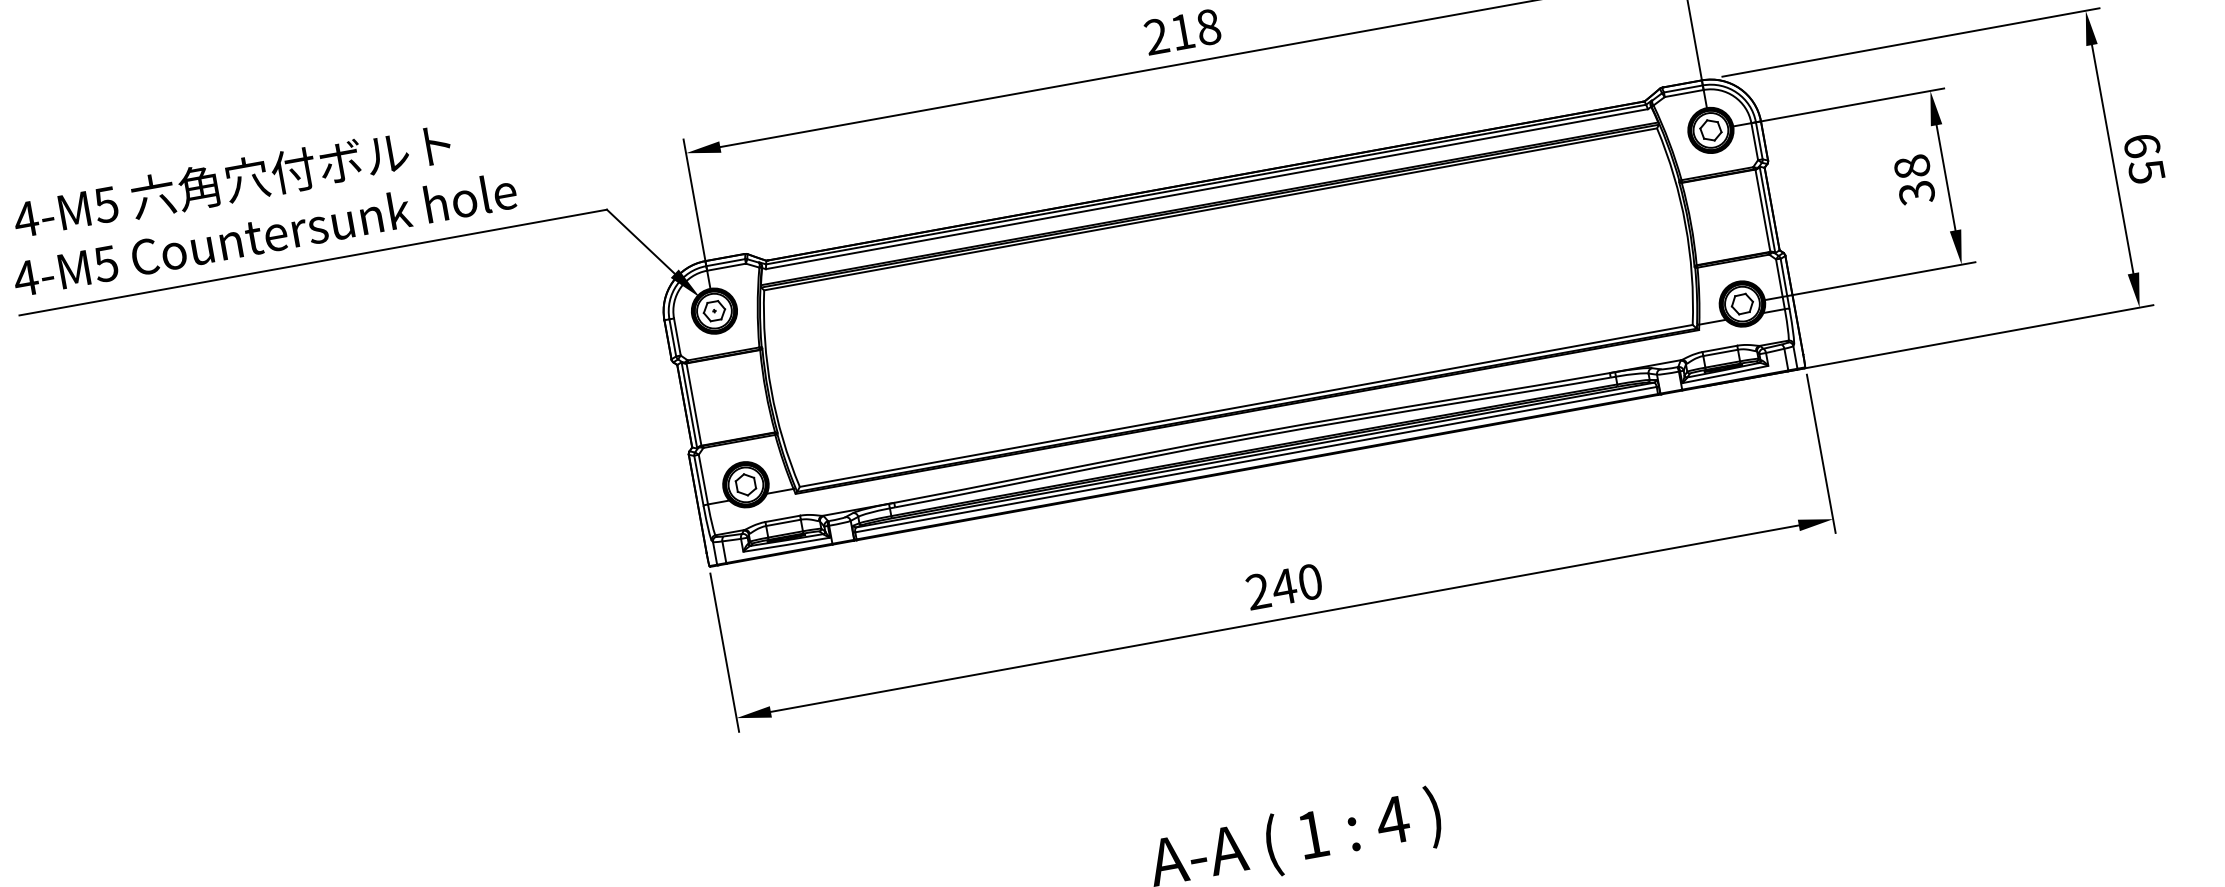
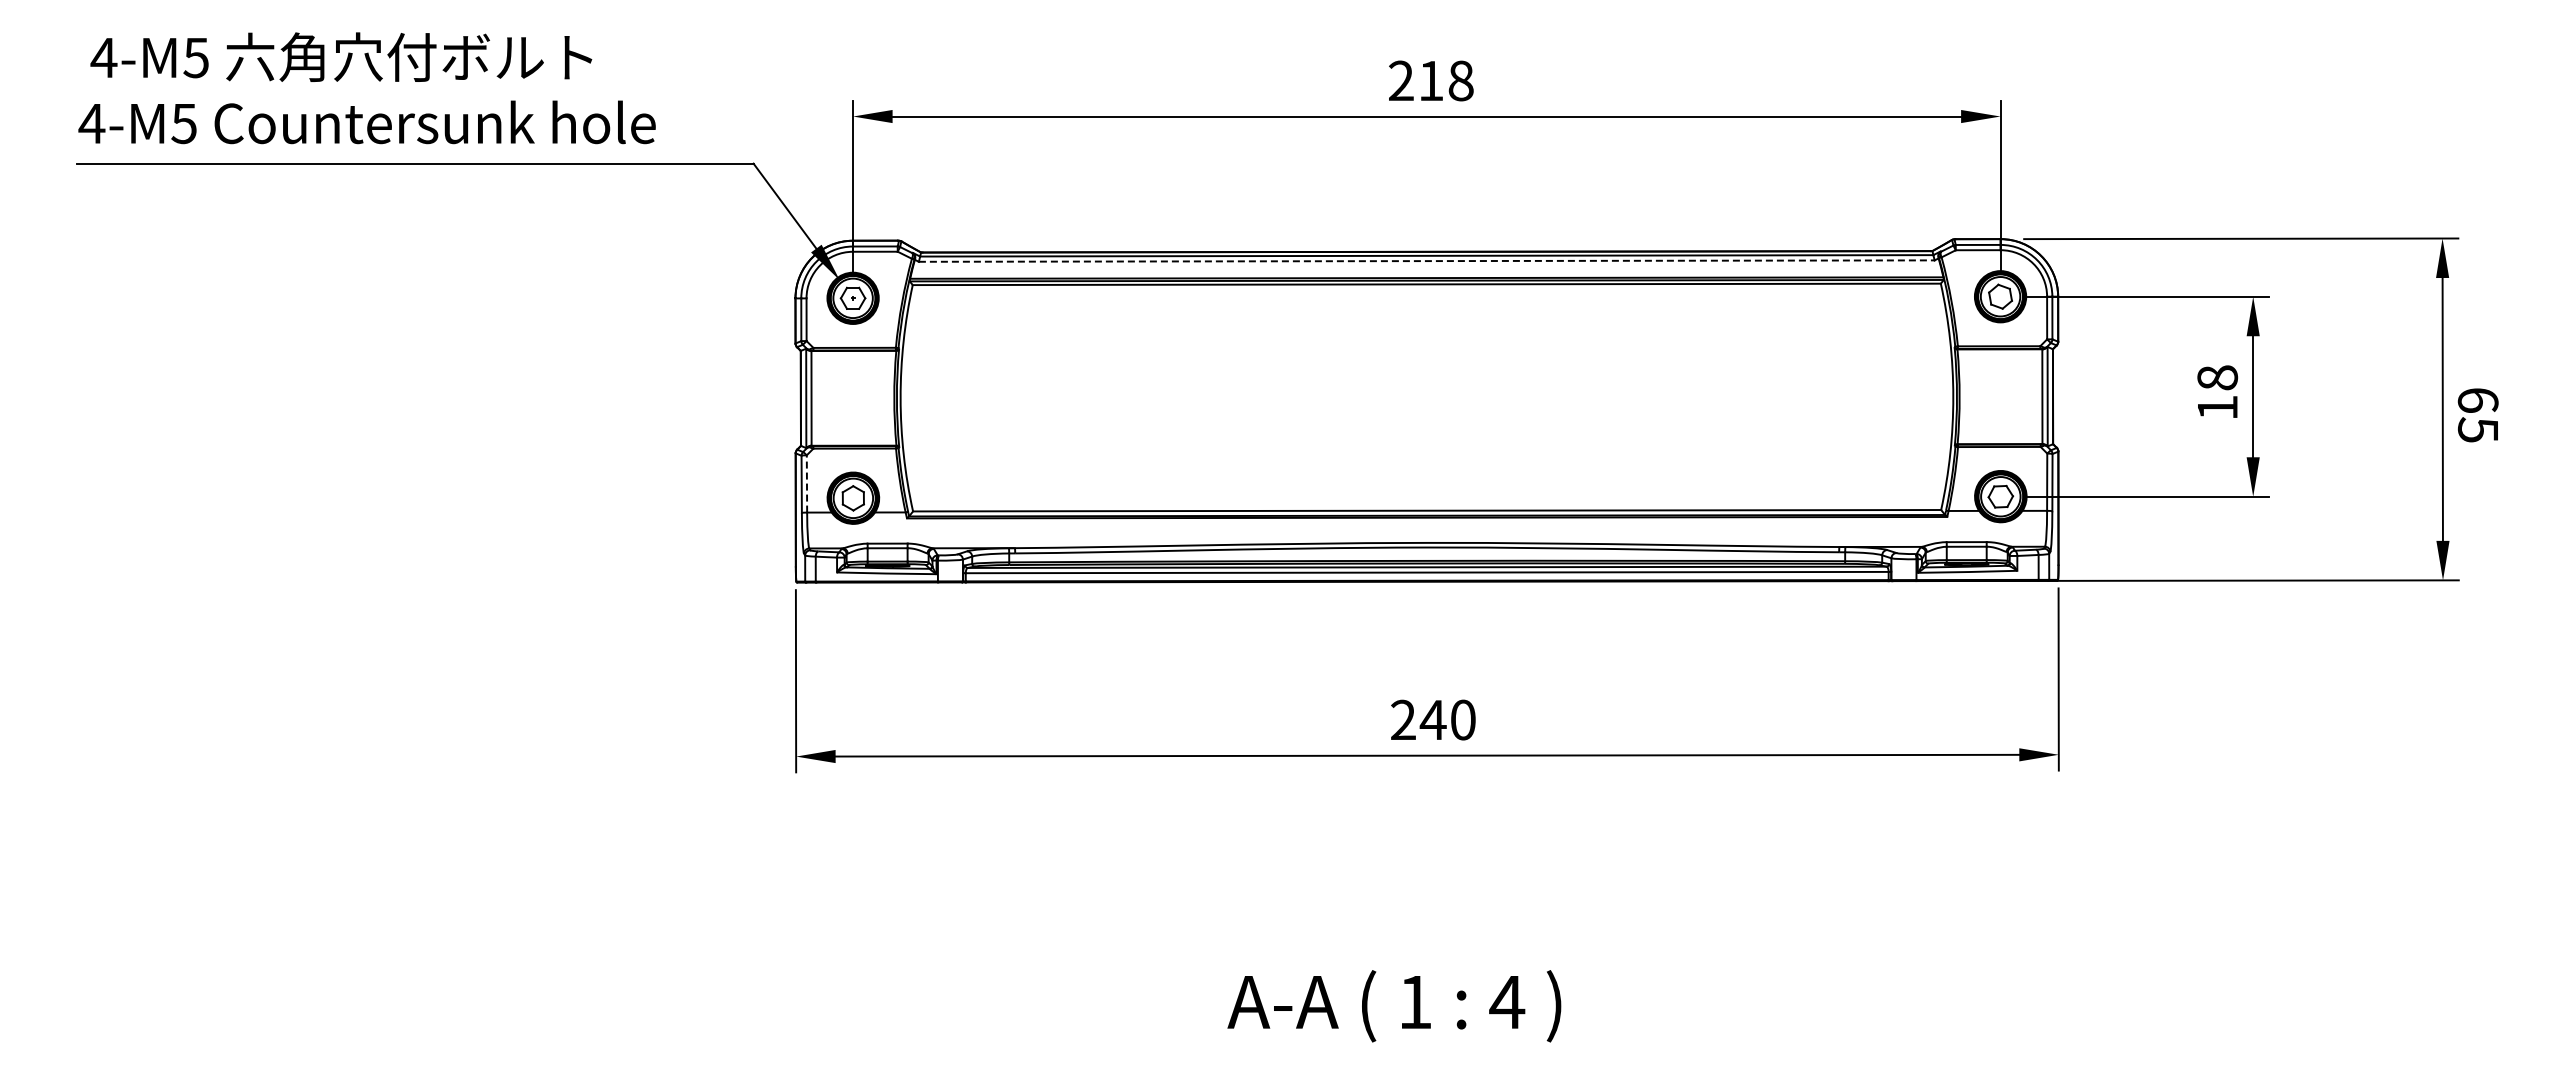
line: (1206, 189) -> (1426, 261), solid -> dashed
text: (1916, 192) -> (2217, 407), 38 -> 18
line: (702, 479) -> (806, 483), solid -> dashed

